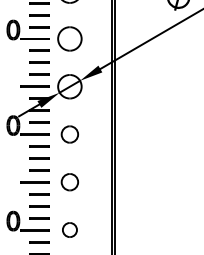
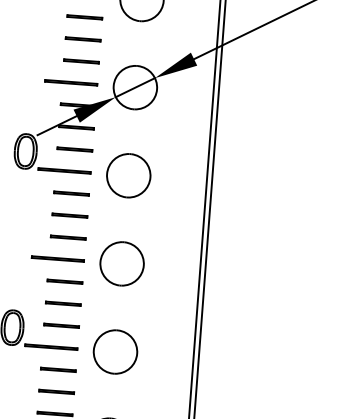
part: (69, 134) -> (128, 175), size x1.43
part: (69, 181) -> (121, 262), size x1.43
part: (69, 229) -> (114, 350), size x1.67

